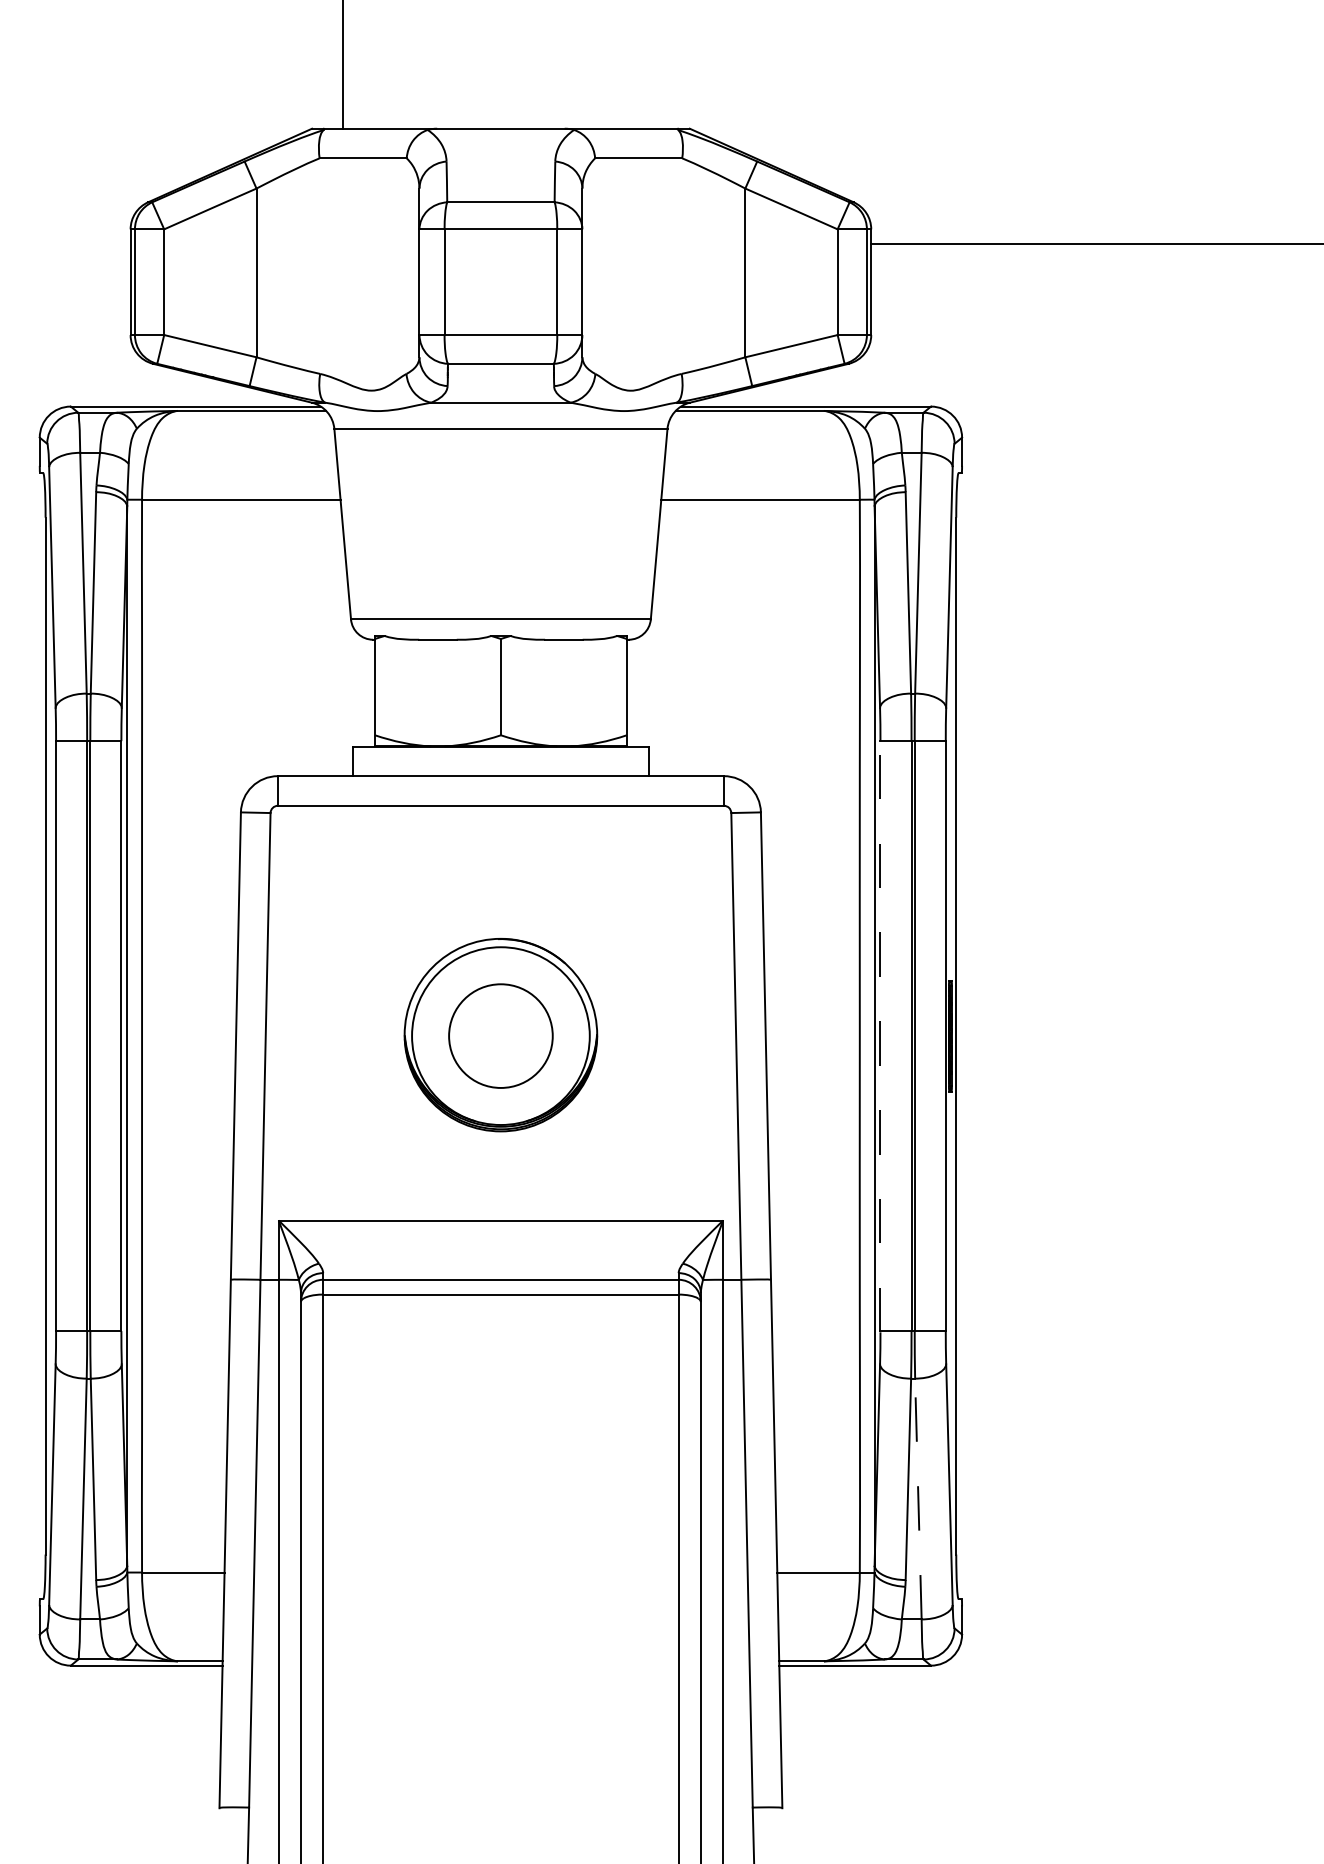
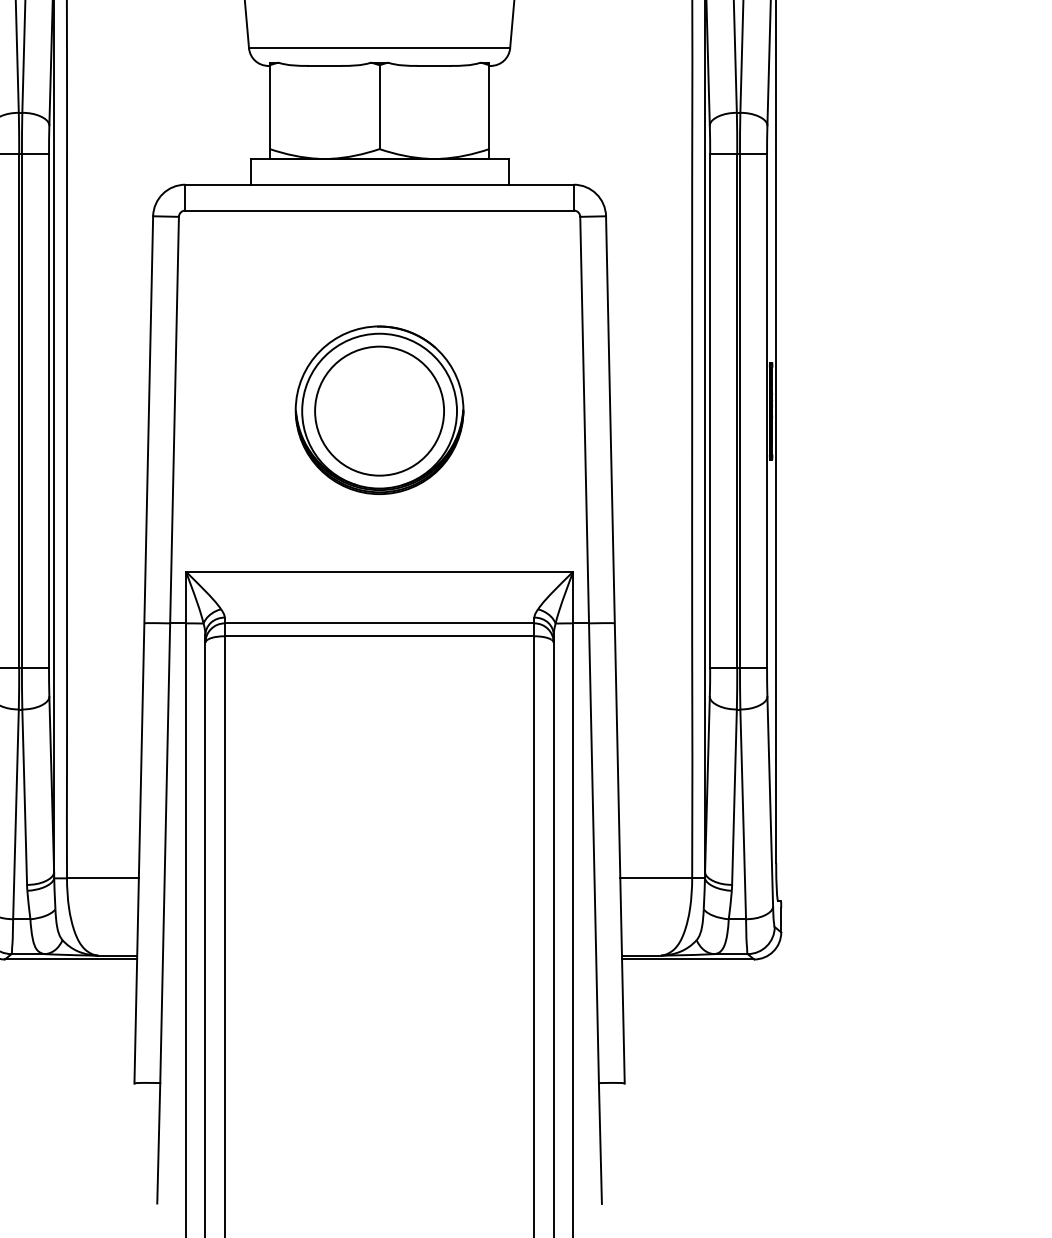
circle: (500, 1036) -> (379, 411), size x1.43
line: (880, 1036) -> (710, 411), dashed -> solid
line: (918, 1498) -> (743, 813), dashed -> solid

